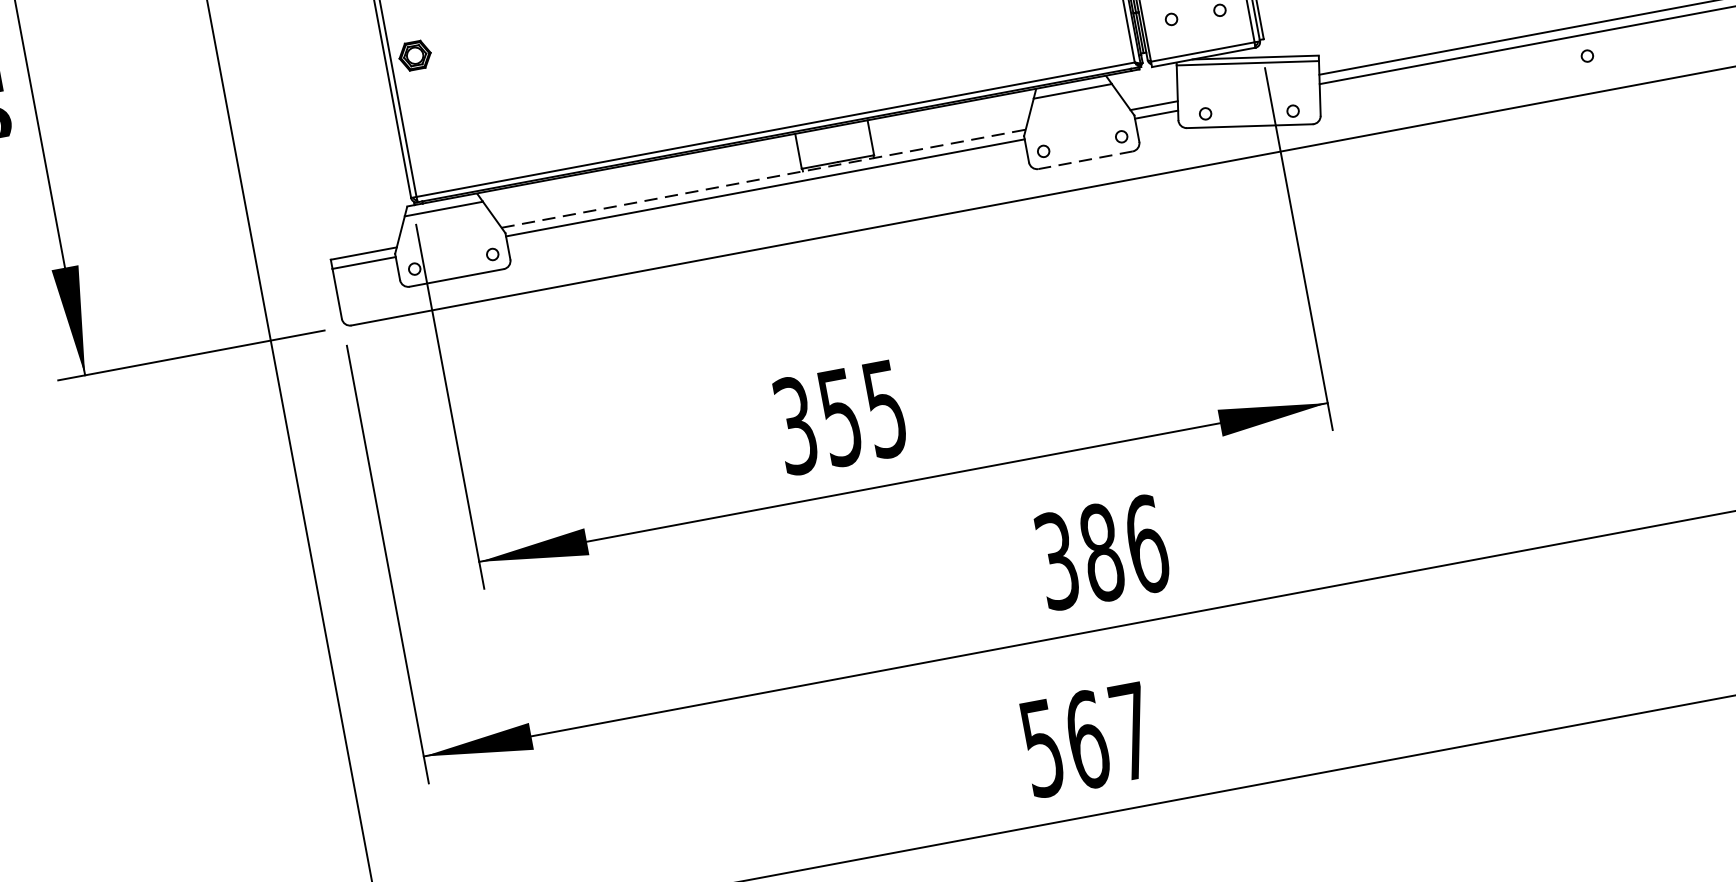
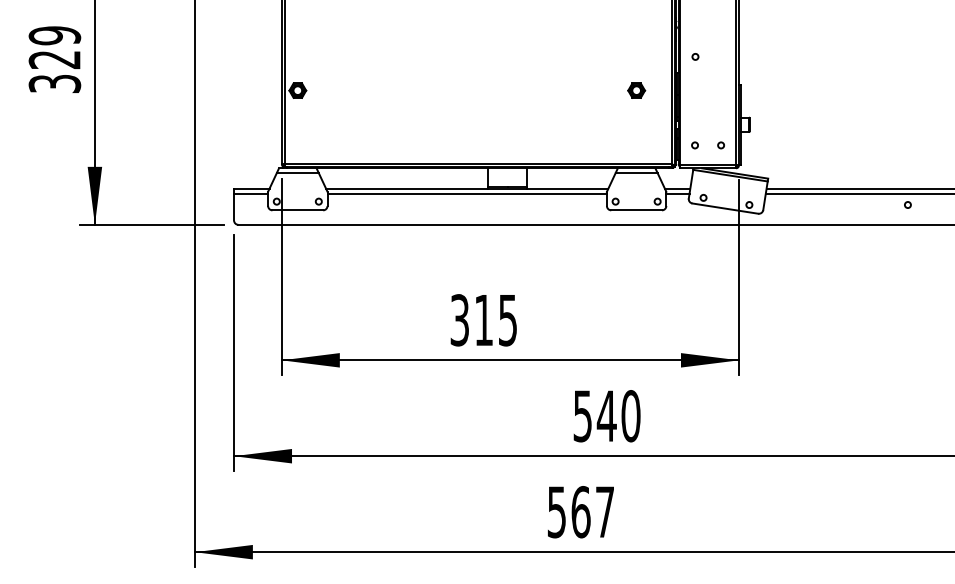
line: (1085, 160) -> (636, 210), dashed -> solid
line: (764, 178) -> (467, 188), dashed -> solid
text: (839, 417) -> (483, 320), 355 -> 315
text: (1103, 553) -> (607, 416), 386 -> 540

